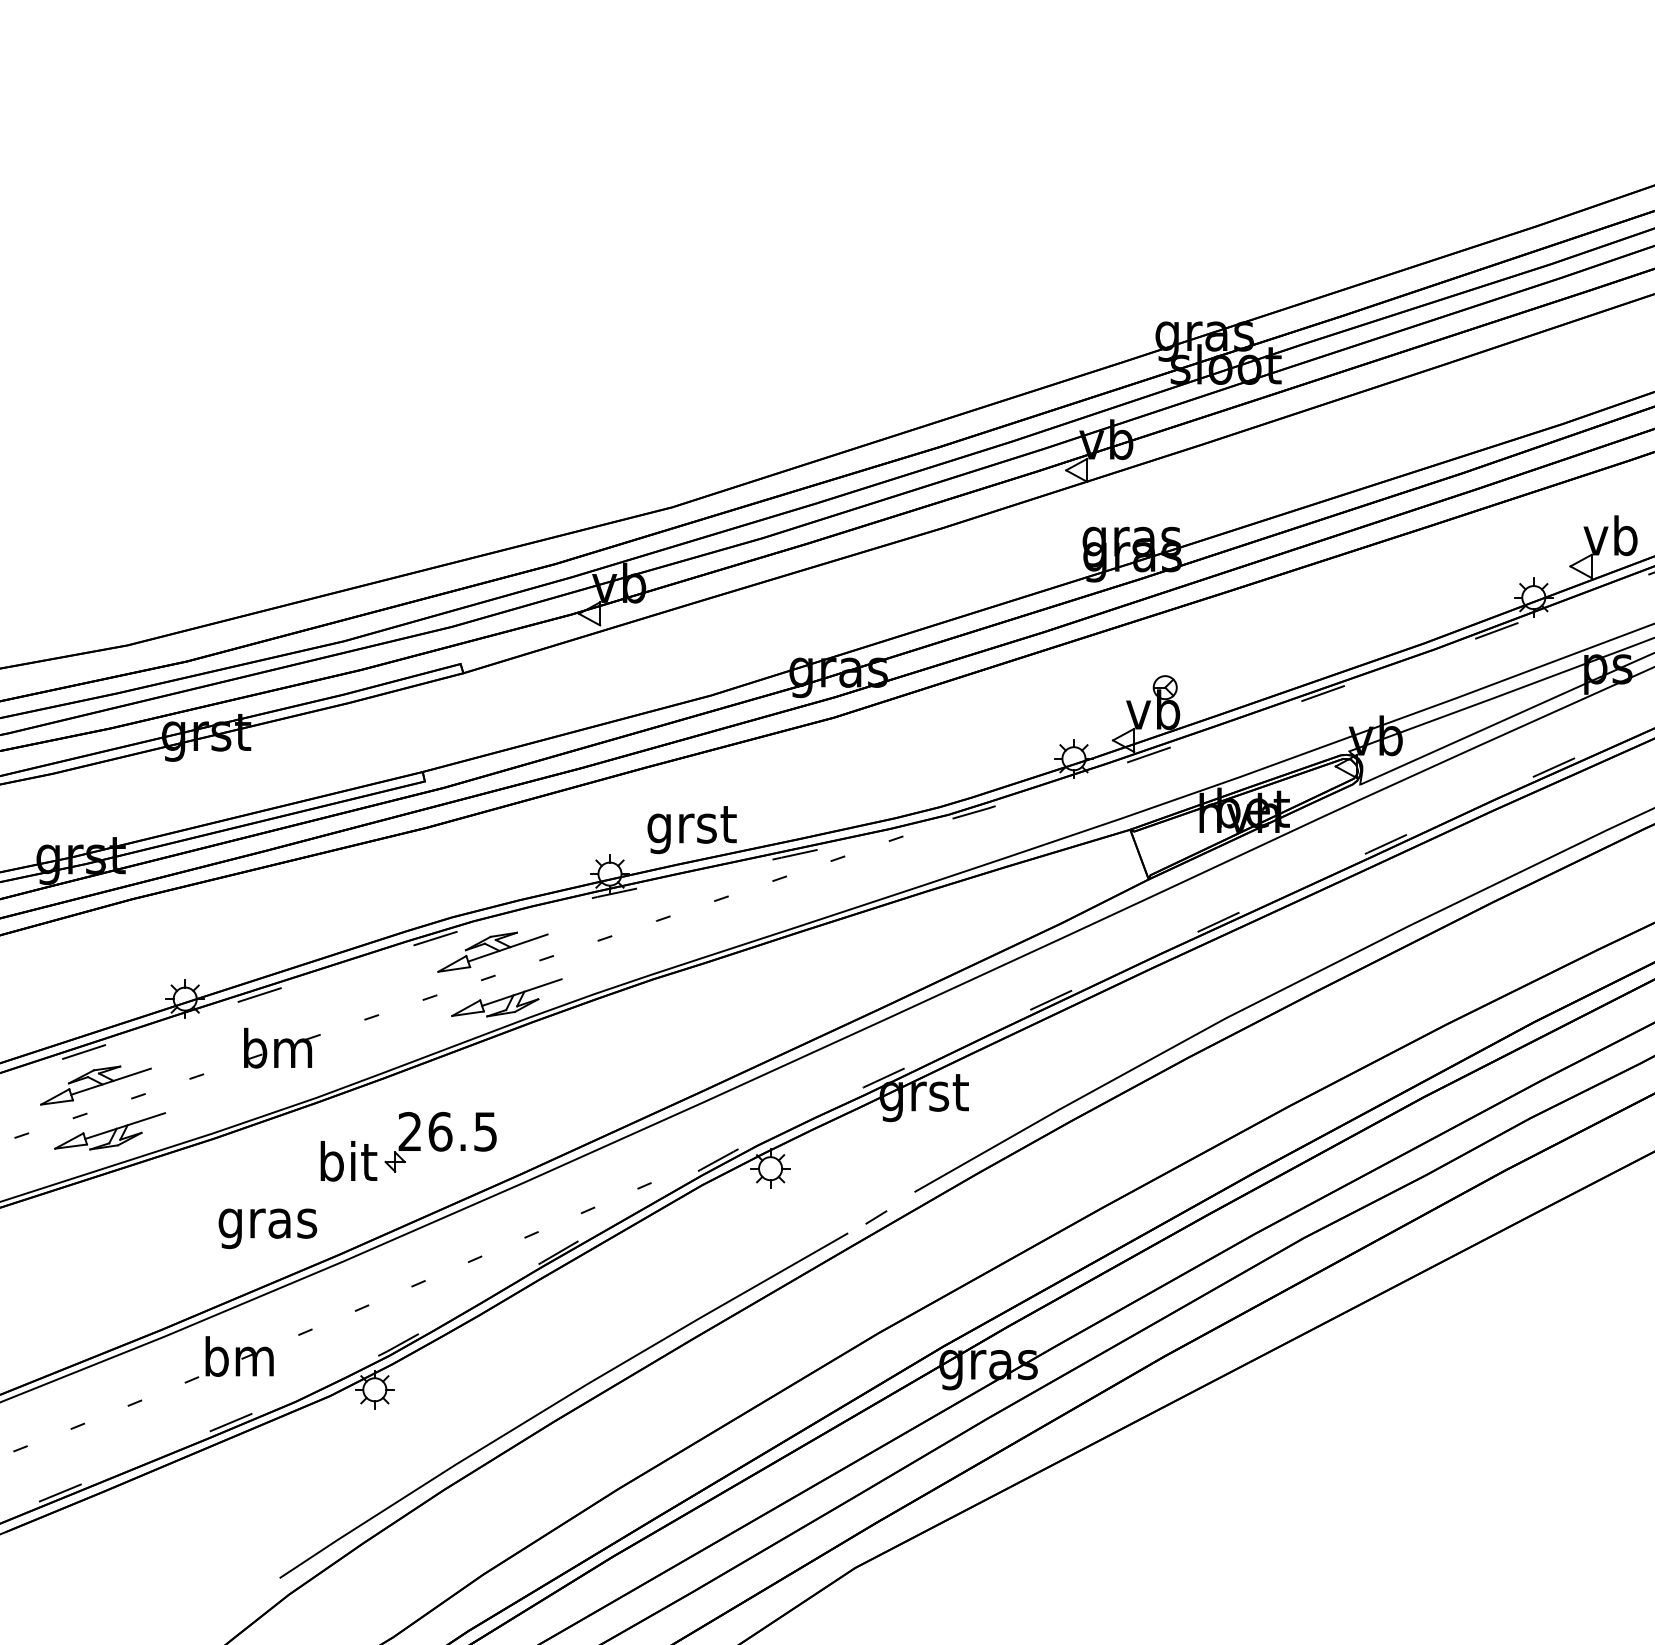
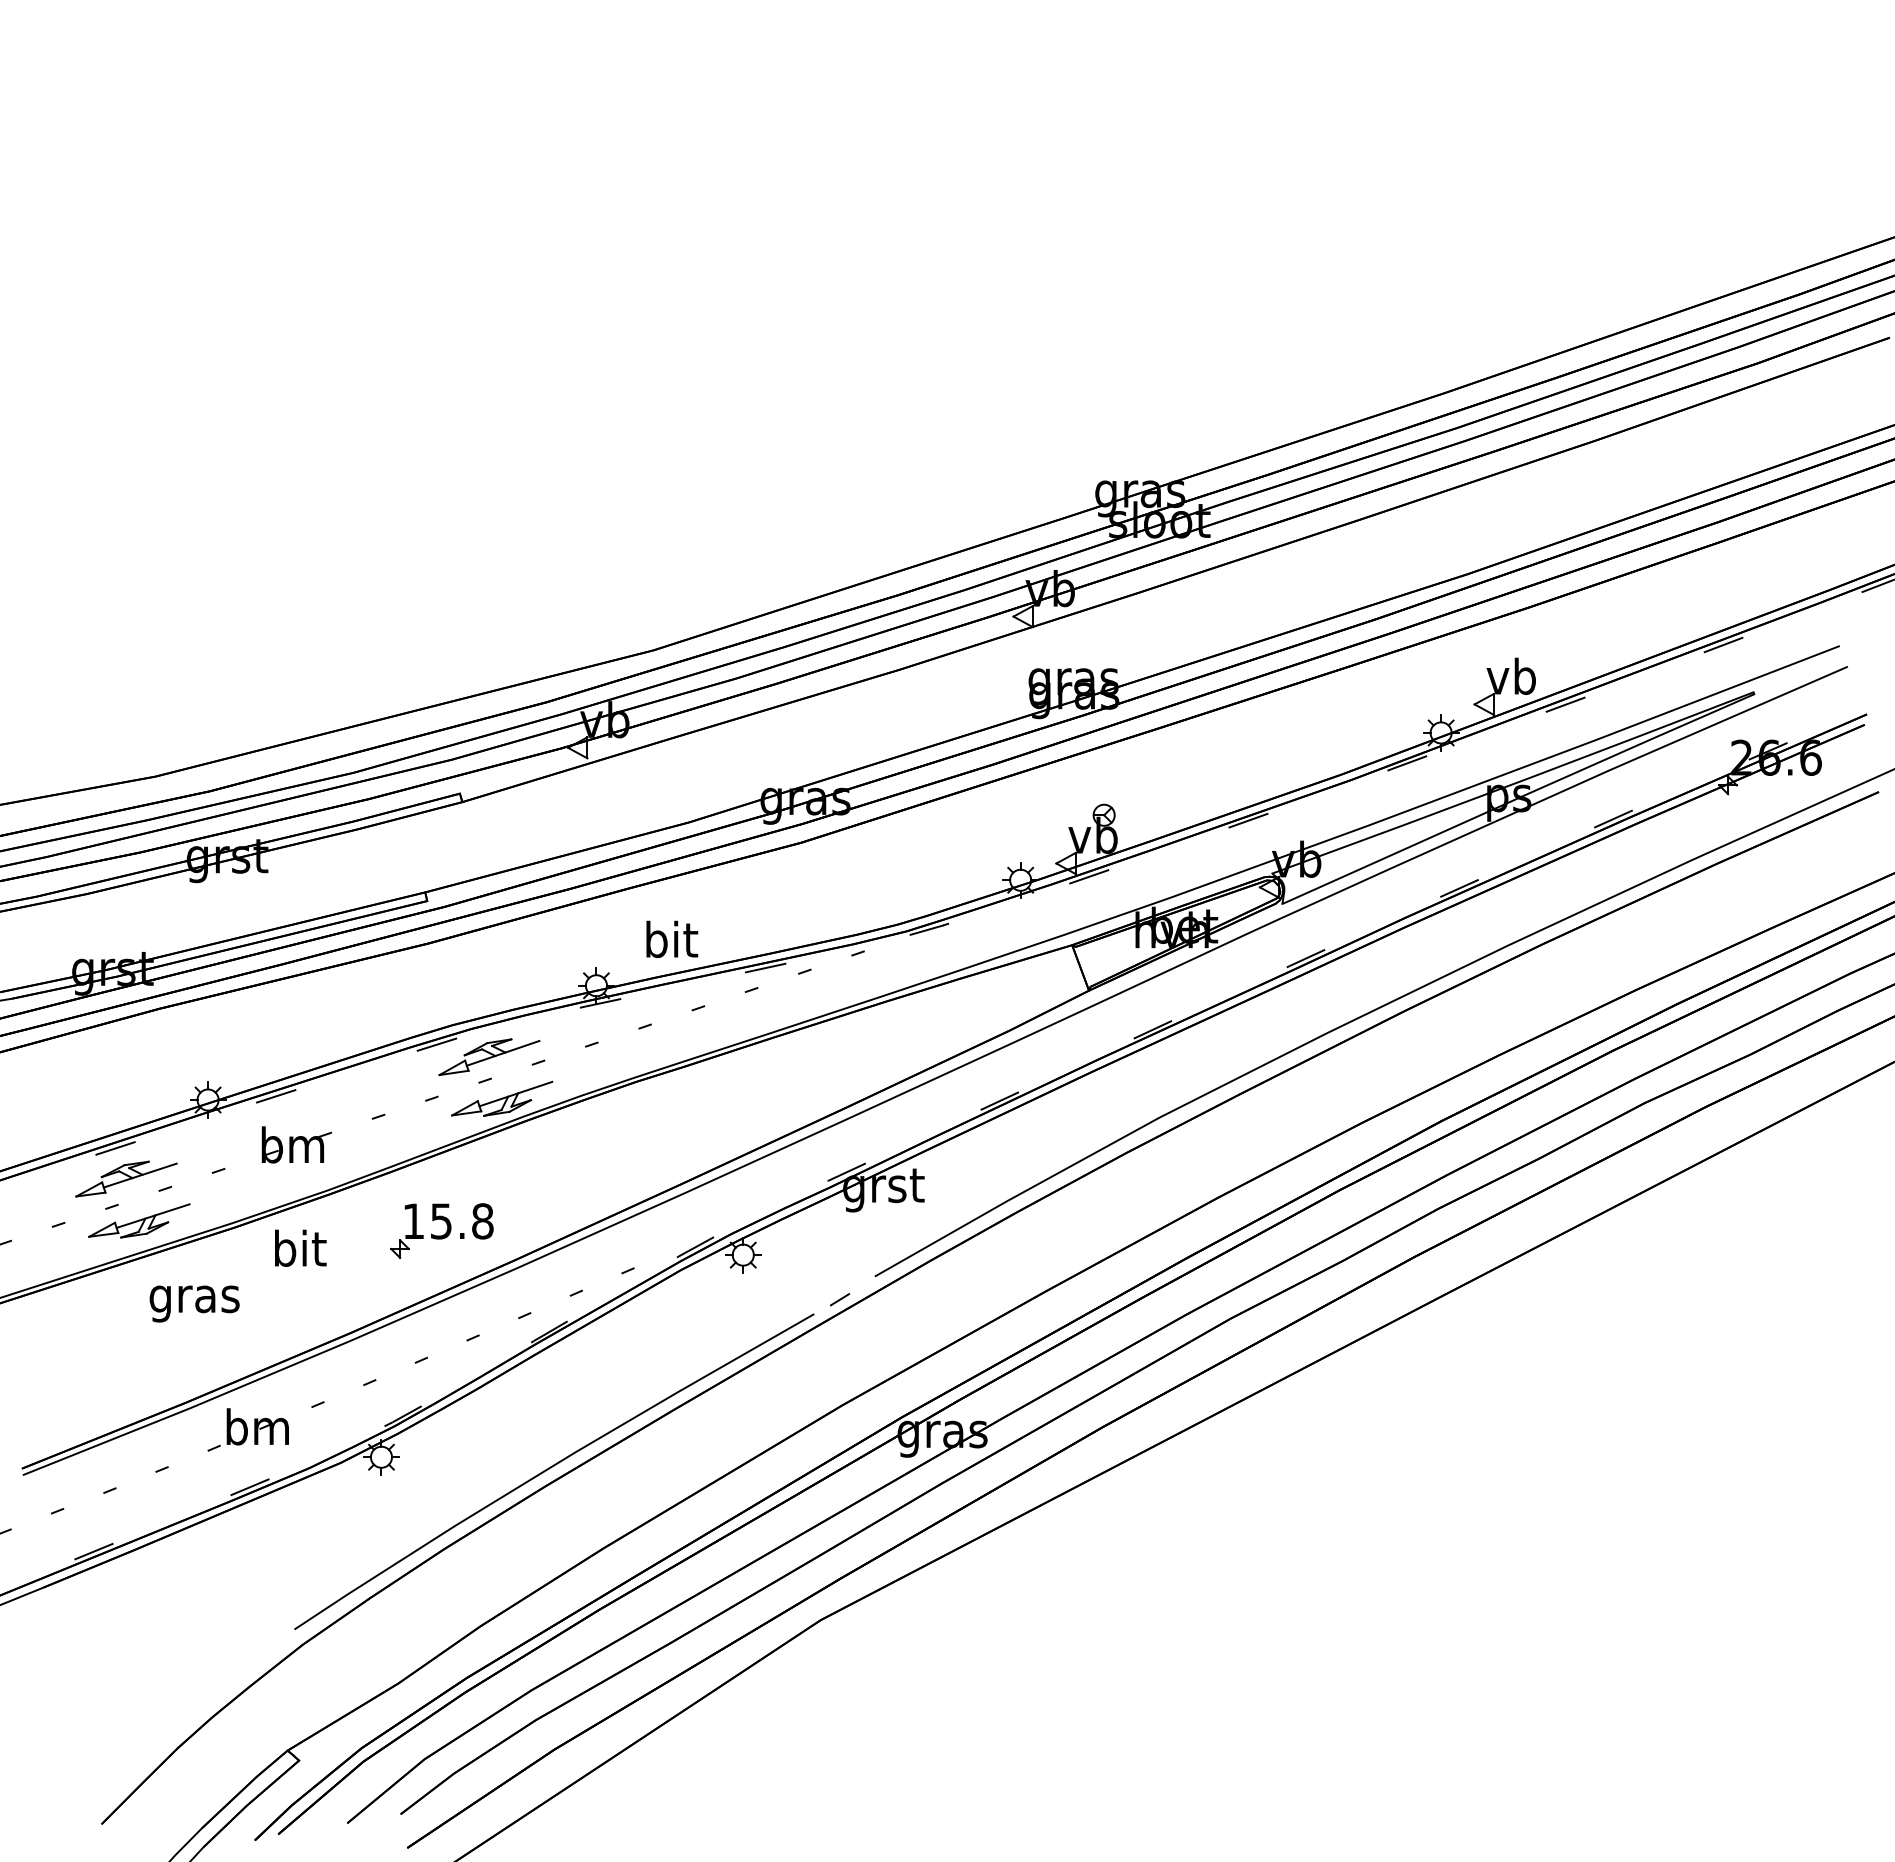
text: (692, 827) -> (671, 943), grst -> bit
text: (448, 1131) -> (448, 1221), 26.5 -> 15.8
text: (348, 1160) -> (300, 1247), moved
text: (267, 1228) -> (194, 1303), moved

